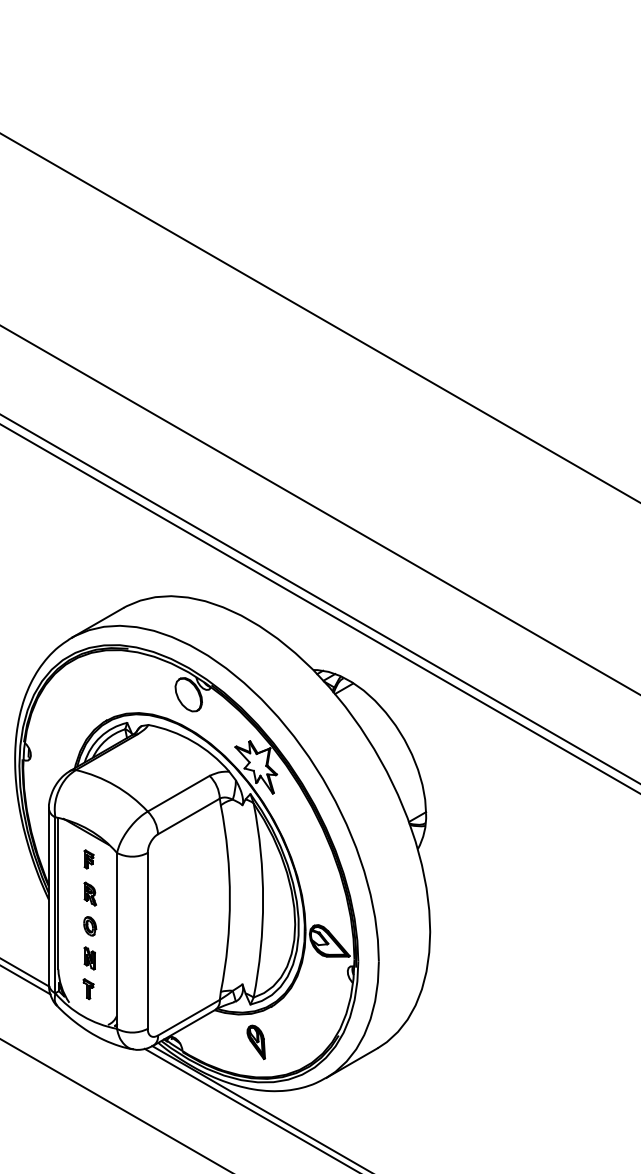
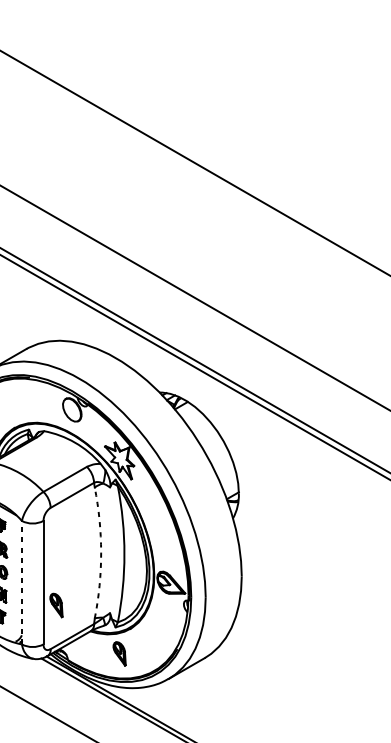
arc: (229, 898) -> (100, 552), solid -> dashed
line: (116, 940) -> (21, 582), solid -> dashed
part: (165, 973) -> (55, 605), added

